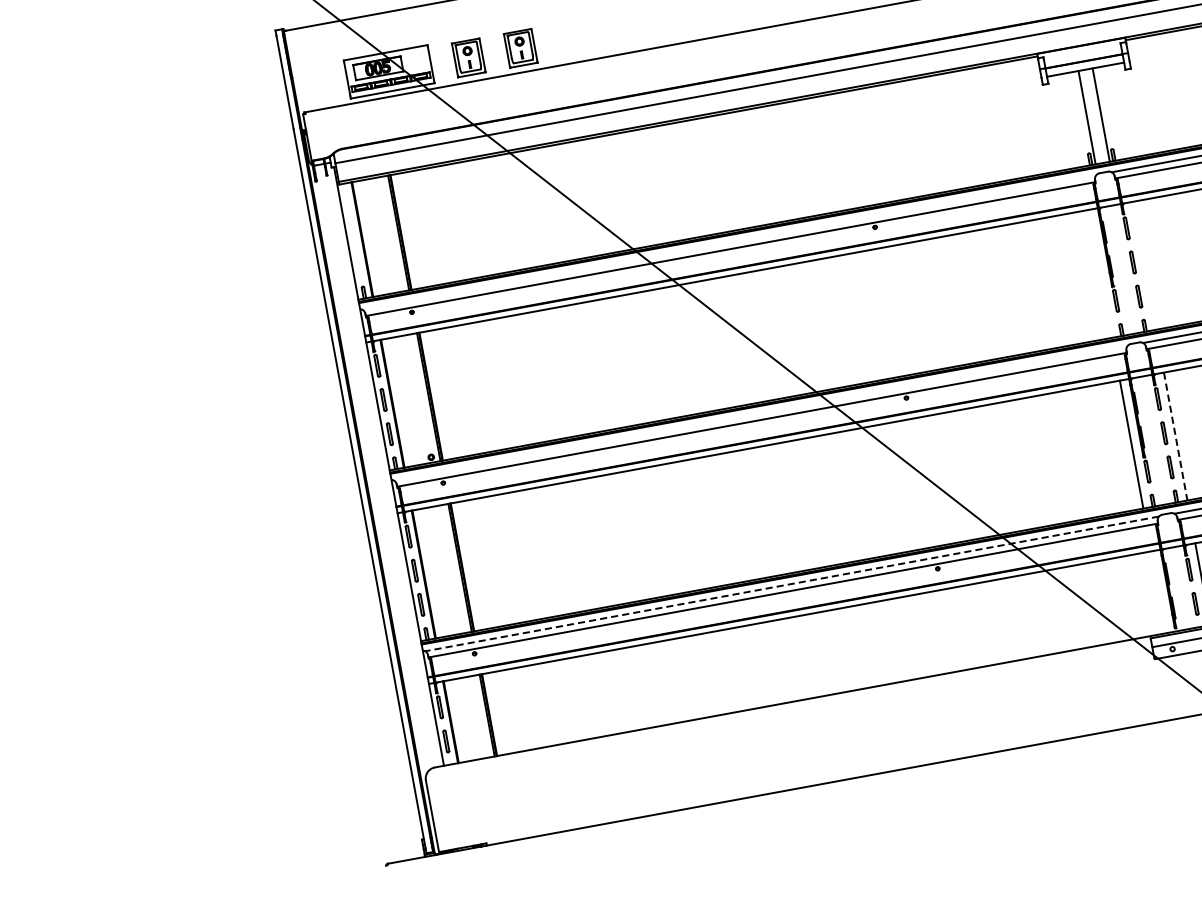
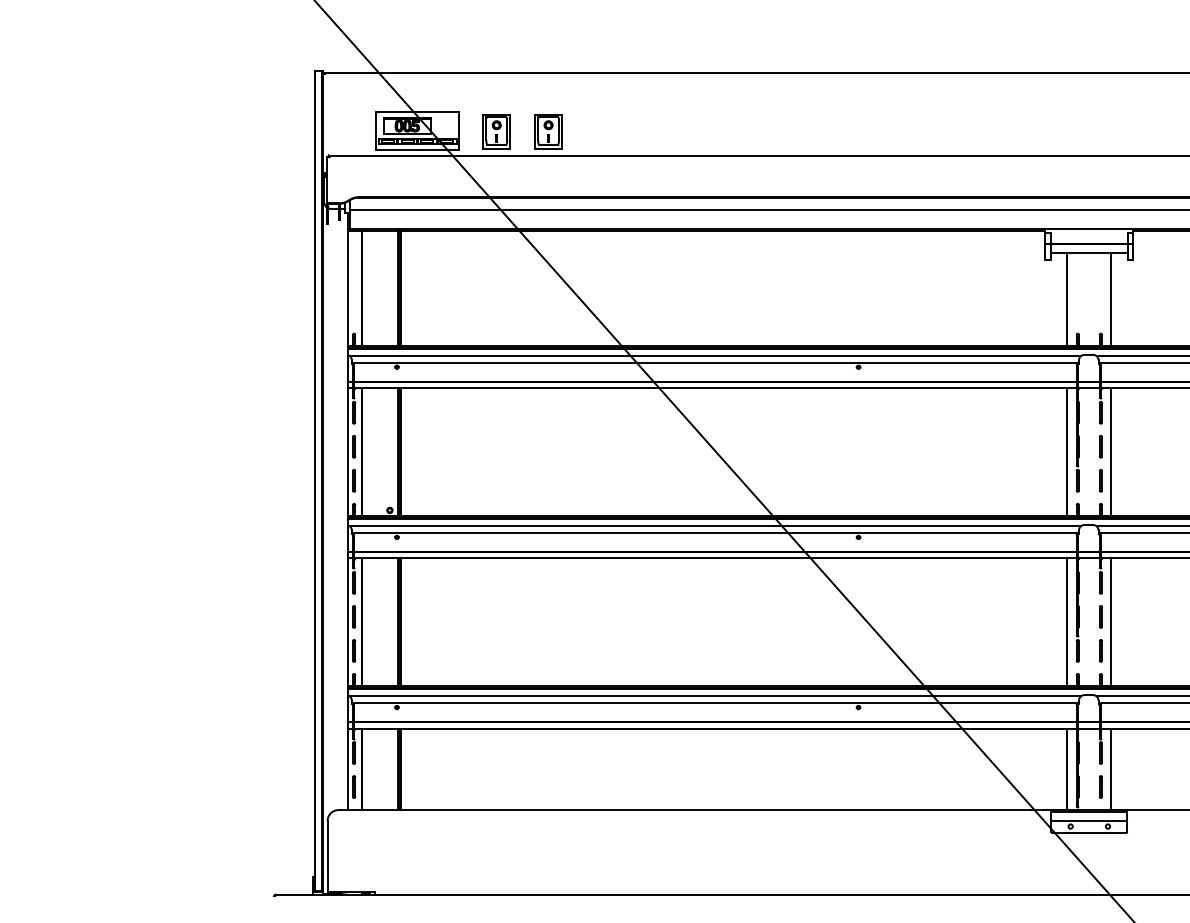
line: (1101, 114) -> (1067, 298), moved
line: (1087, 117) -> (1111, 298), moved
line: (729, 242) -> (715, 356), added
line: (1144, 265) -> (1111, 451), added
line: (1100, 273) -> (1067, 451), added
line: (760, 413) -> (715, 526), added
line: (1175, 436) -> (1111, 622), dashed -> solid
line: (792, 584) -> (715, 696), dashed -> solid
line: (1158, 592) -> (1067, 769), added

